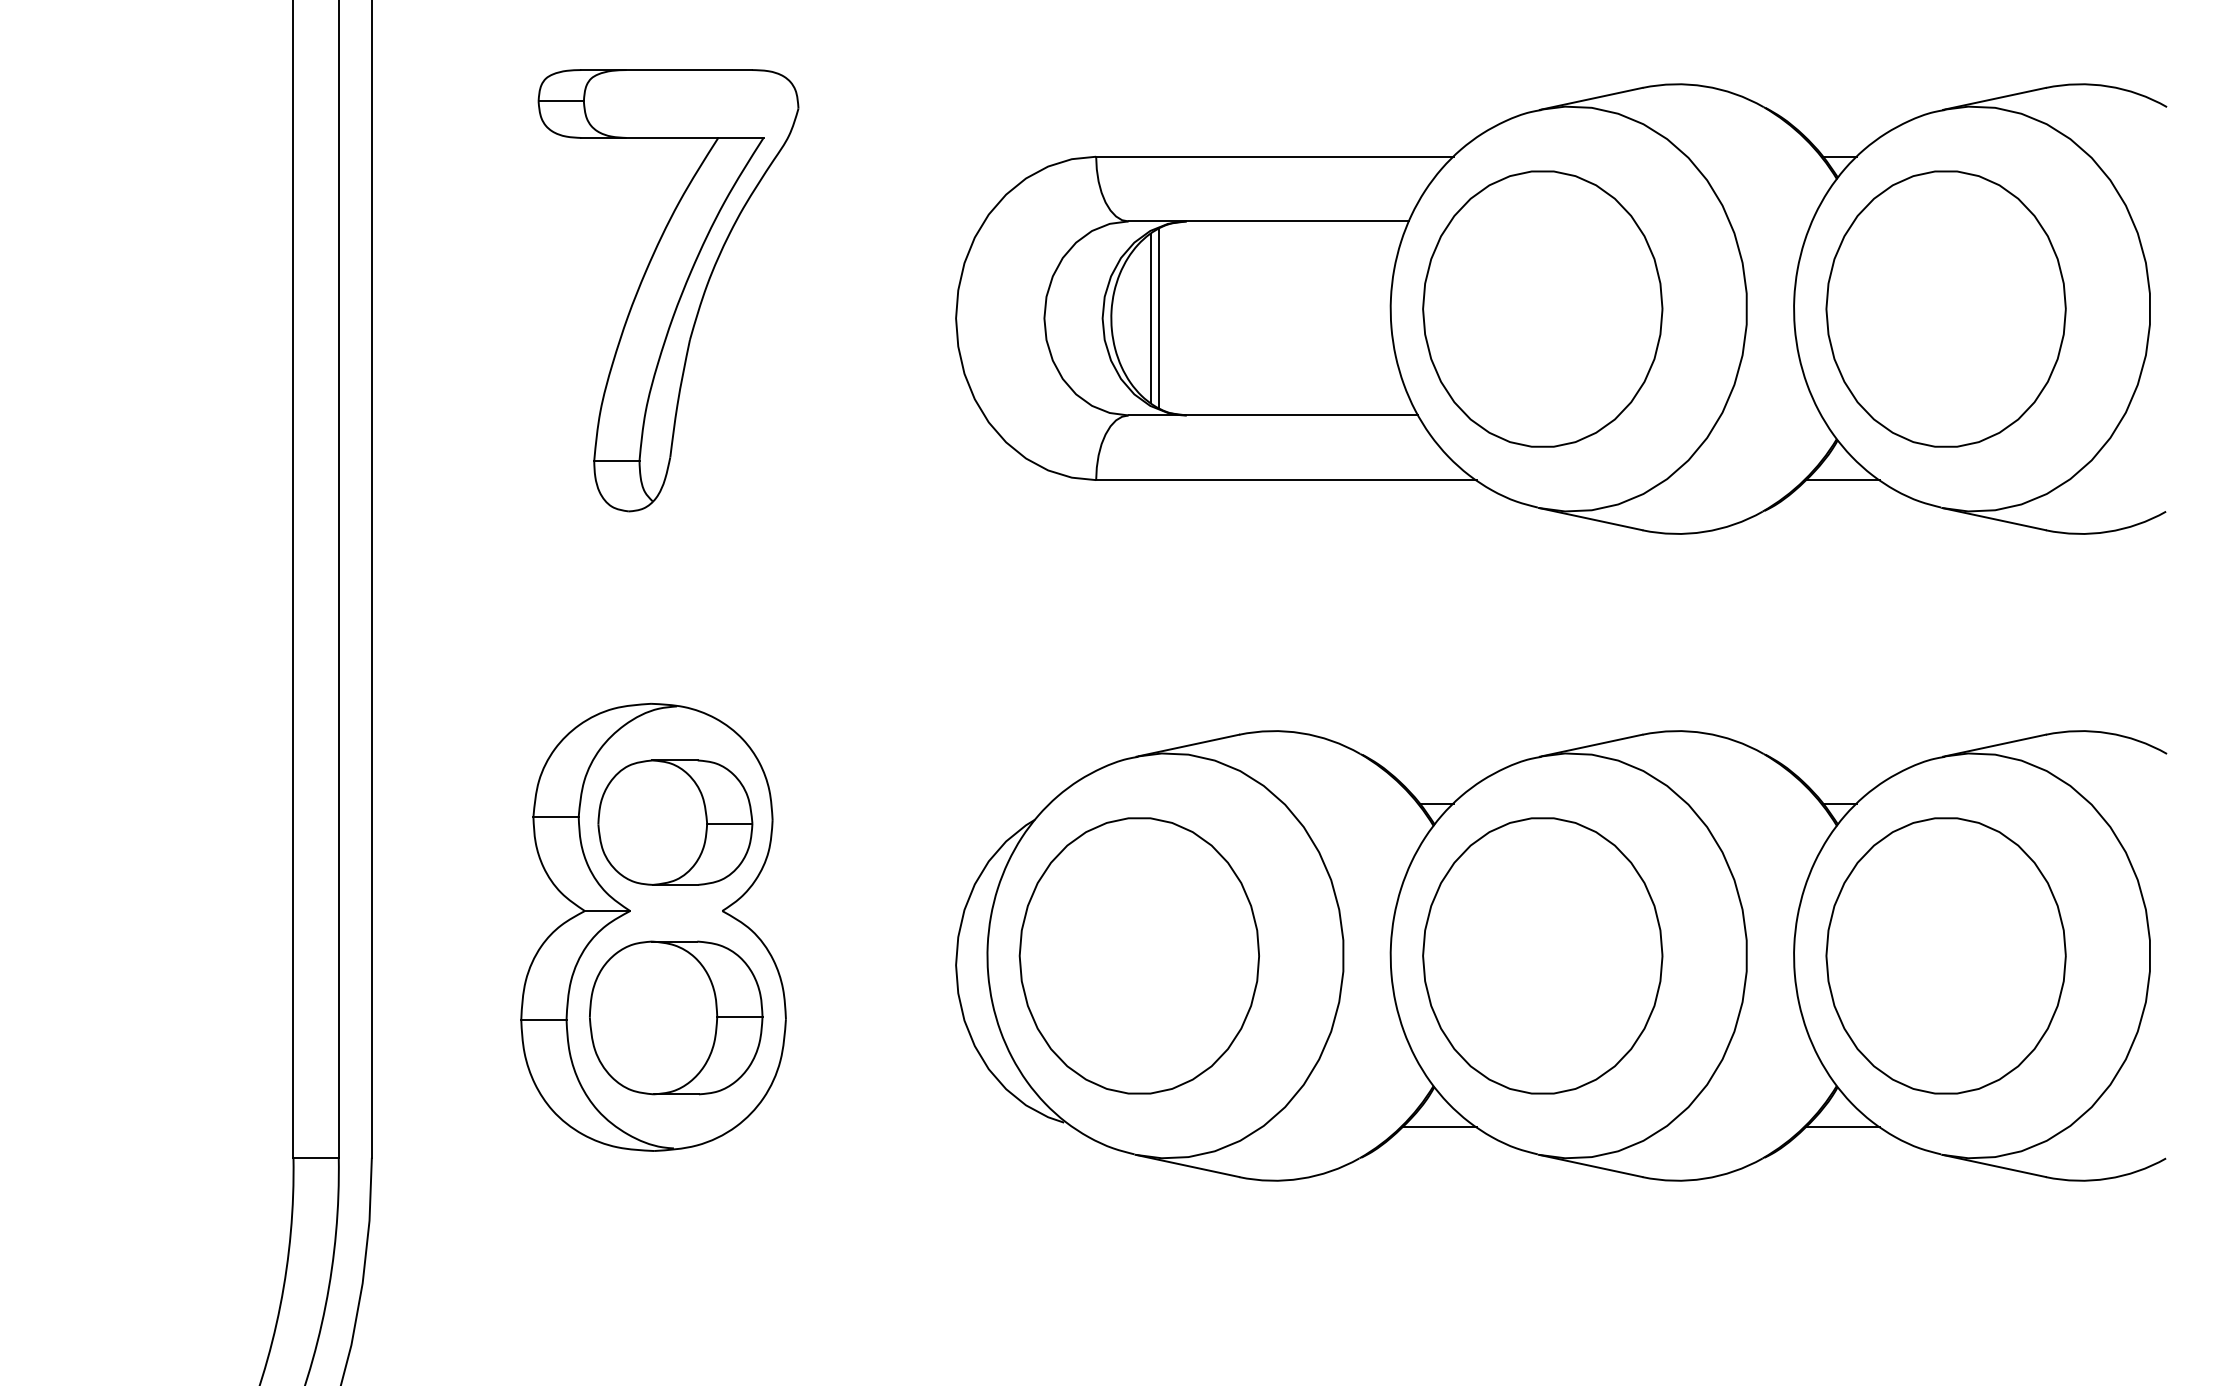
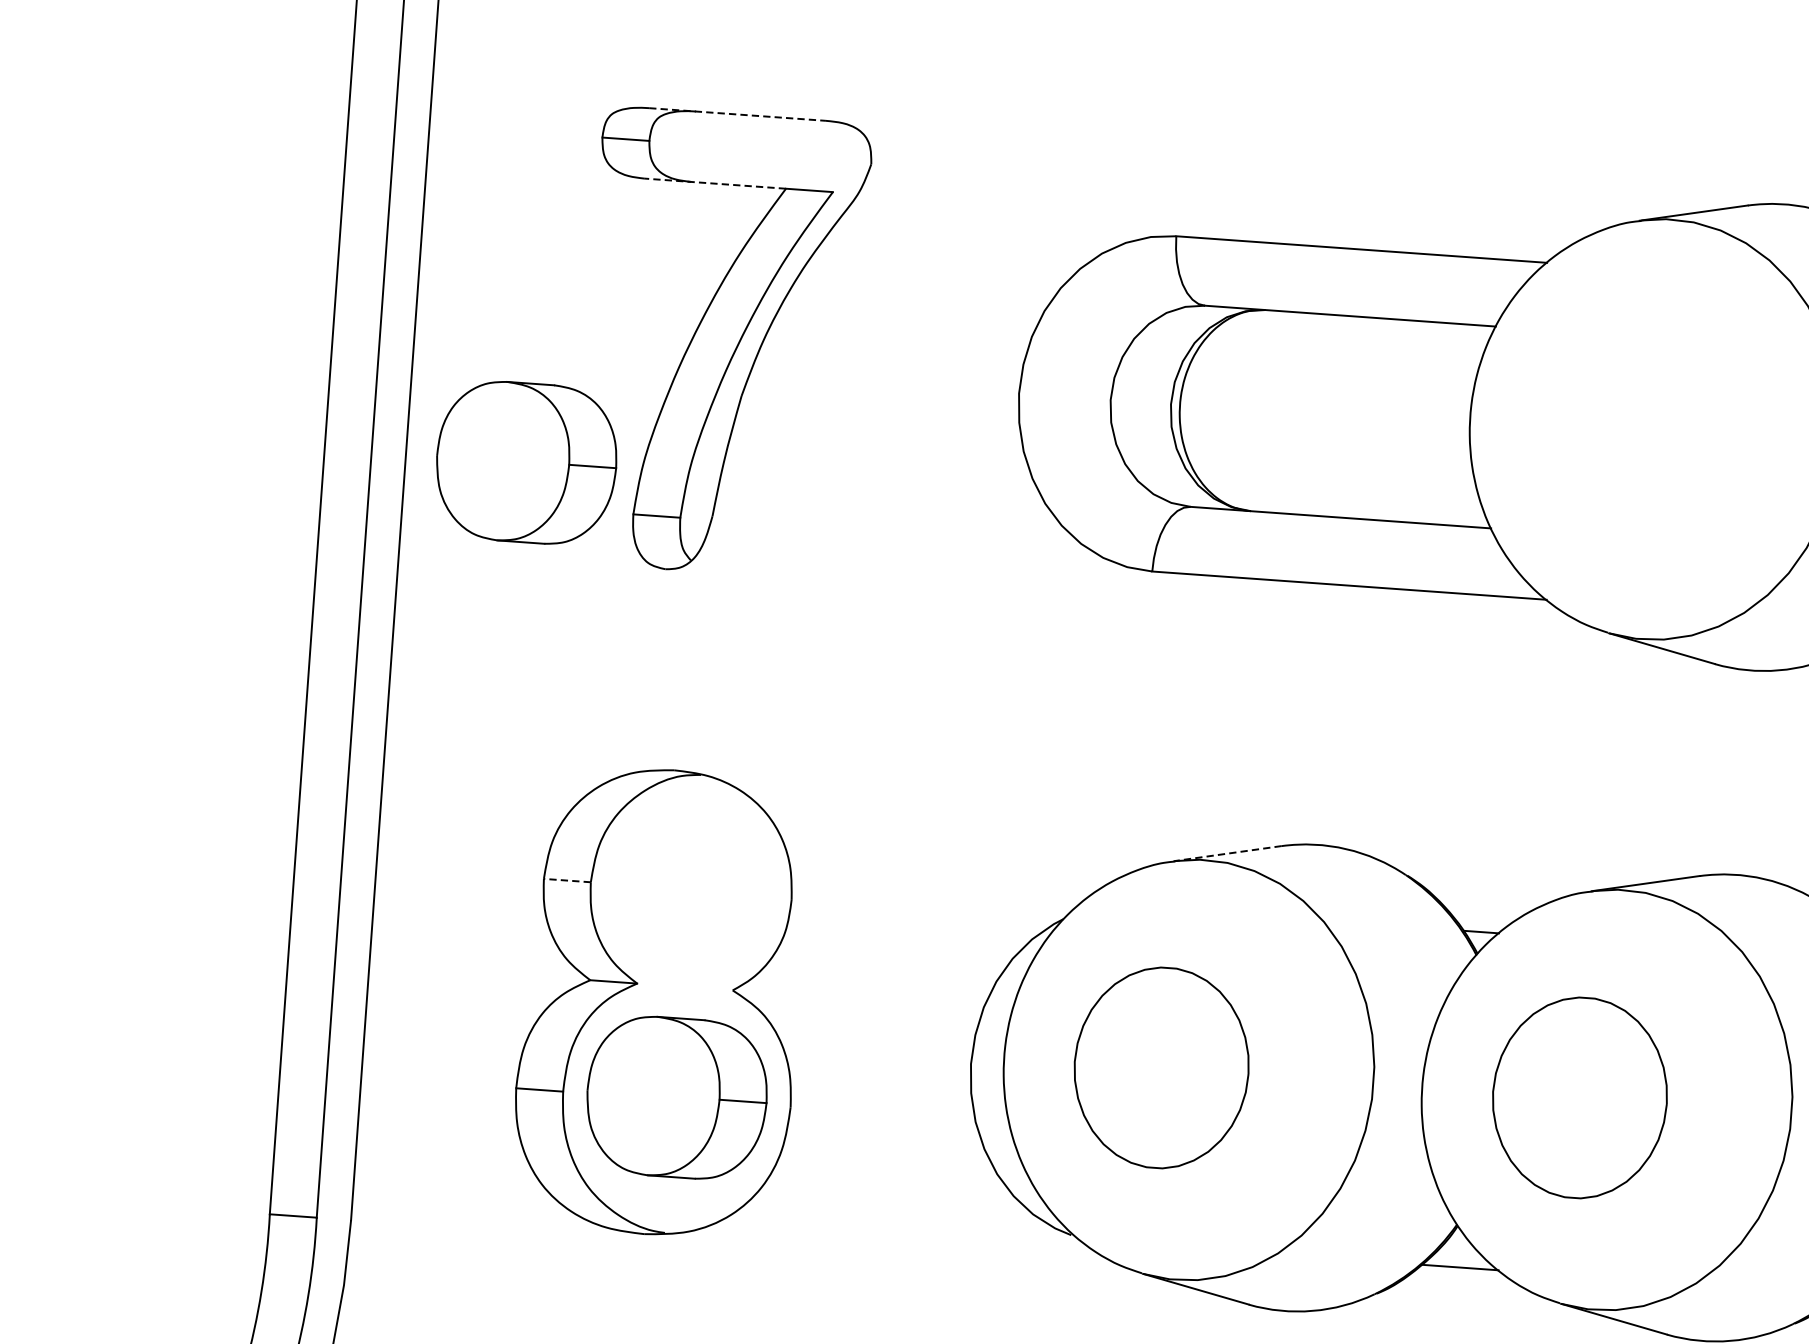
line: (667, 70) -> (738, 115), solid -> dashed
line: (649, 137) -> (714, 183), solid -> dashed
part: (1542, 308) -> (1627, 426), removed
line: (1150, 318) -> (1220, 407), removed
line: (1159, 318) -> (1229, 408), removed
part: (488, 418) -> (526, 462), added
line: (1187, 745) -> (1227, 853), solid -> dashed
line: (556, 817) -> (567, 881), solid -> dashed
part: (675, 822) -> (690, 895), removed
part: (1138, 955) -> (1160, 1067), size x0.7
part: (1542, 955) -> (1579, 1097), size x0.7

